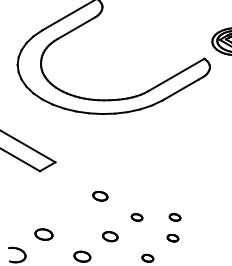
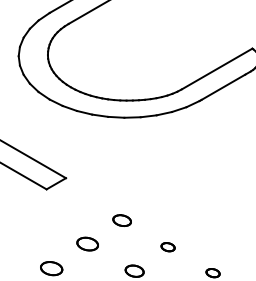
part: (72, 215) -> (87, 244), added
part: (174, 217) -> (214, 247), removed

